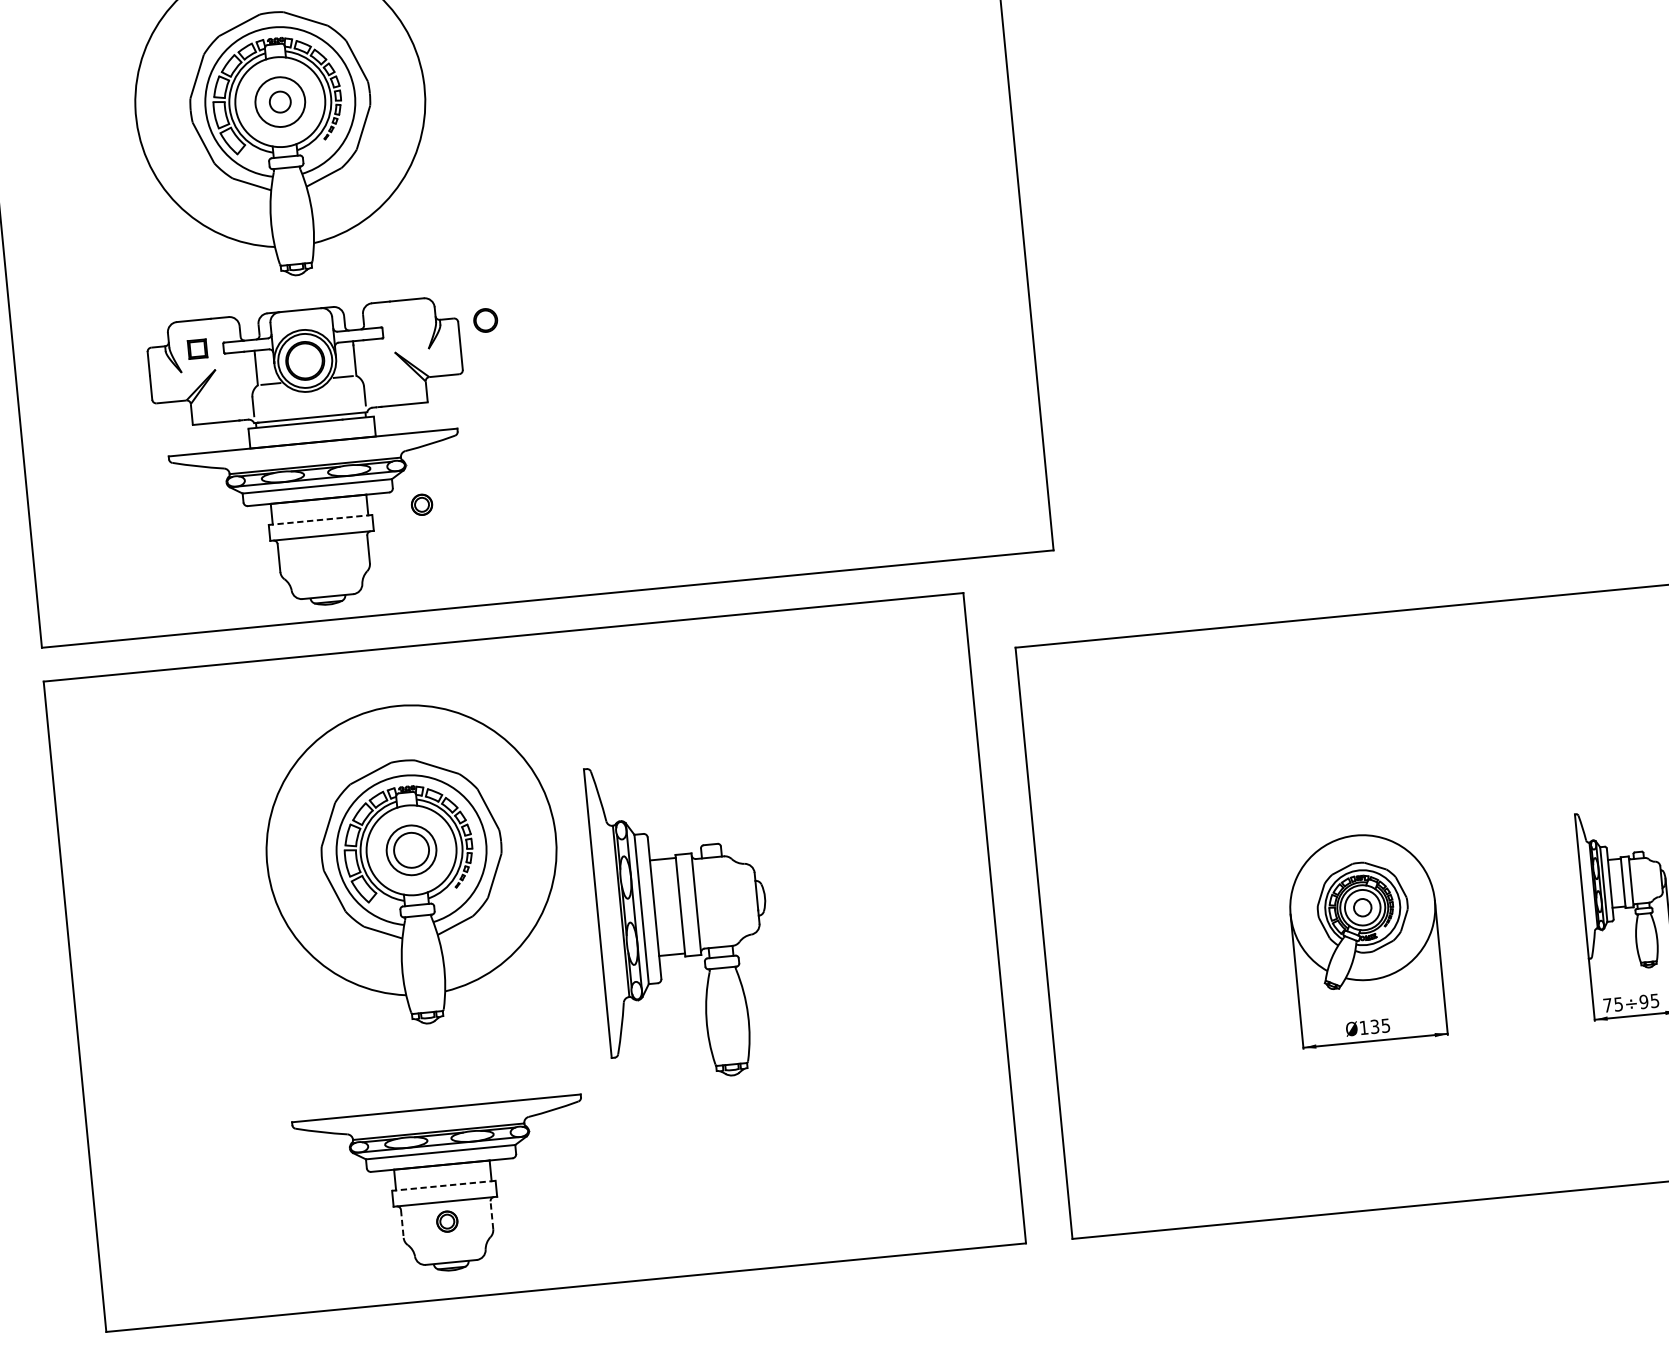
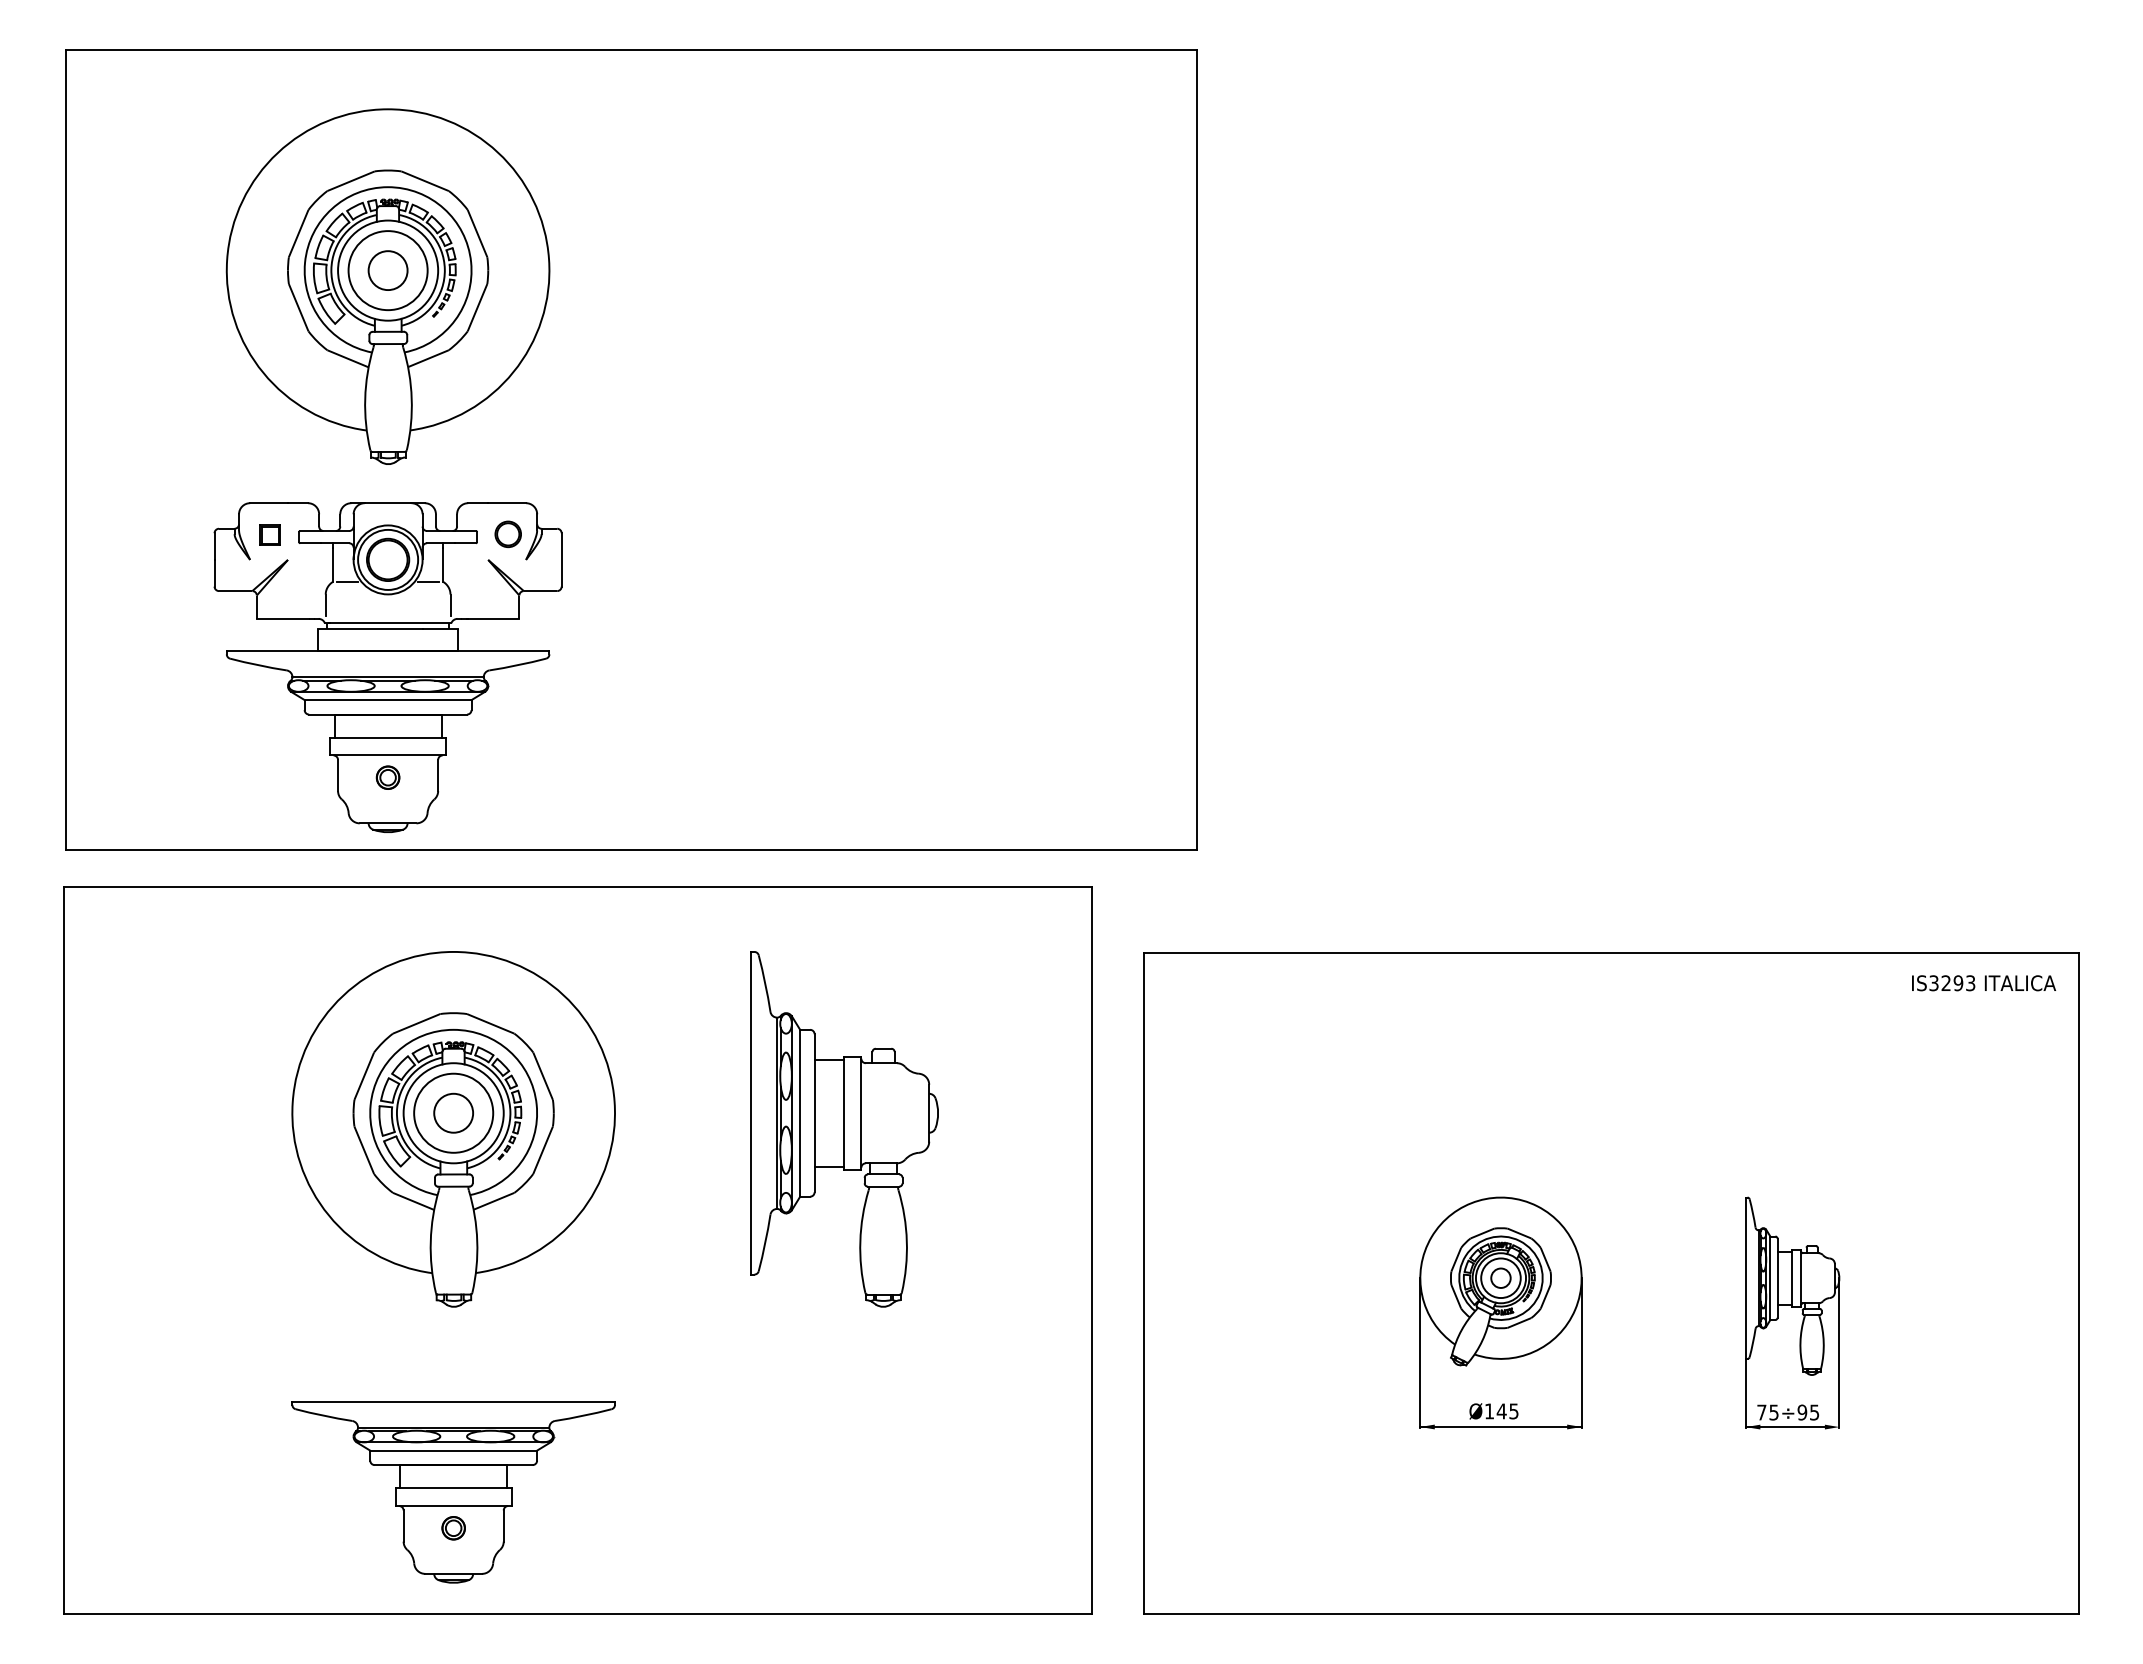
circle: (279, 102) -> (387, 270), size x1.43
circle: (279, 102) -> (387, 270), size x1.67
part: (485, 320) -> (507, 534), moved
part: (421, 504) -> (387, 777), moved
line: (320, 519) -> (388, 737), dashed -> solid
circle: (411, 849) -> (453, 1112), size x1.43
part: (682, 920) -> (844, 1129), moved
text: (1374, 1026) -> (1501, 1411), Ø135 -> Ø145
line: (443, 1186) -> (453, 1488), dashed -> solid
line: (491, 1215) -> (503, 1526), dashed -> solid
line: (402, 1224) -> (403, 1526), dashed -> solid

